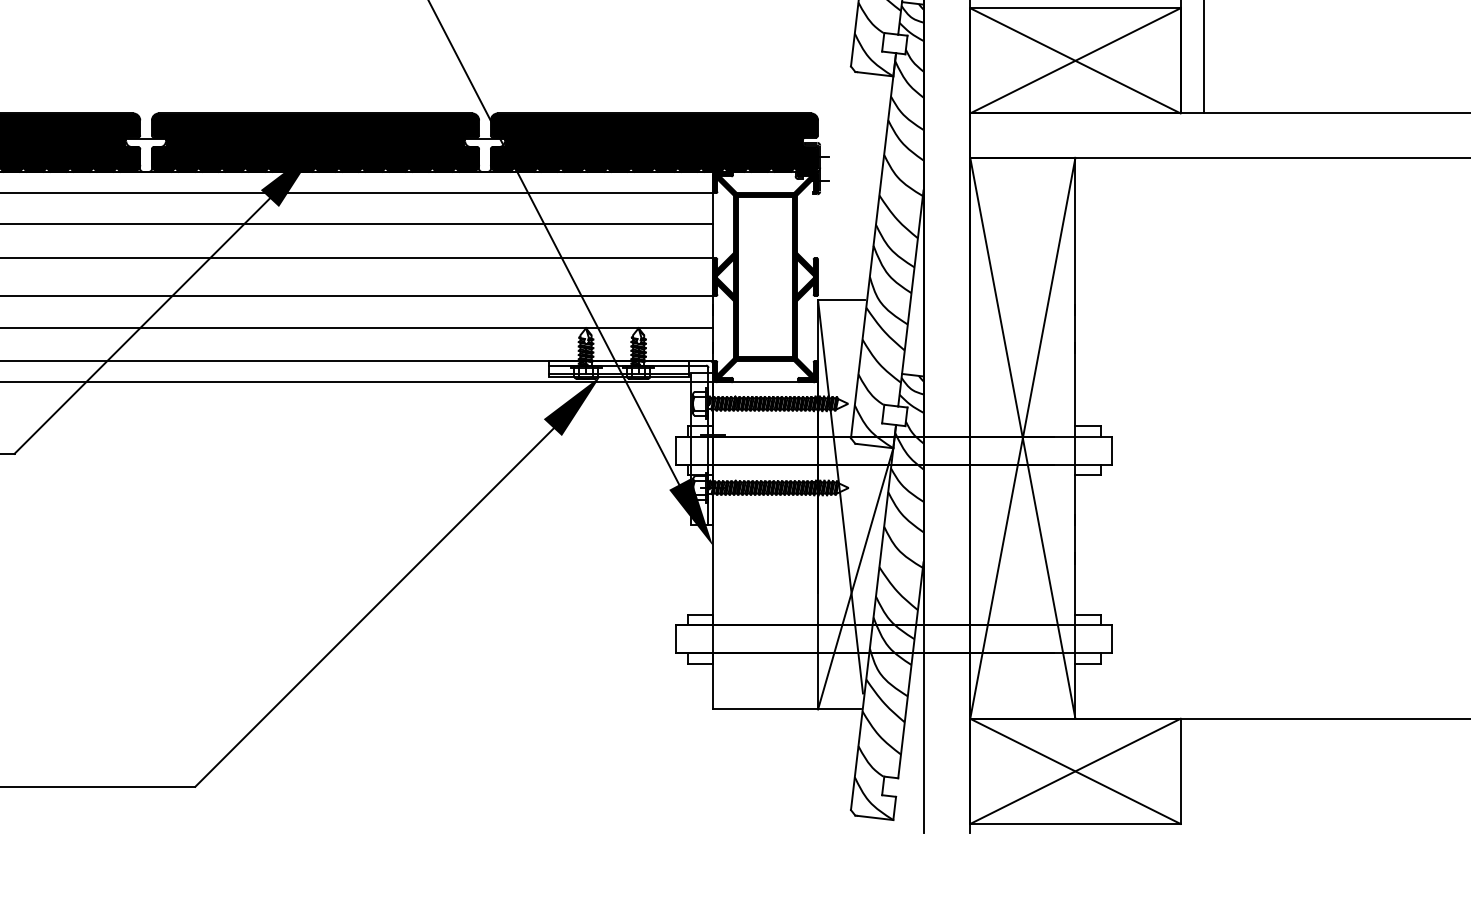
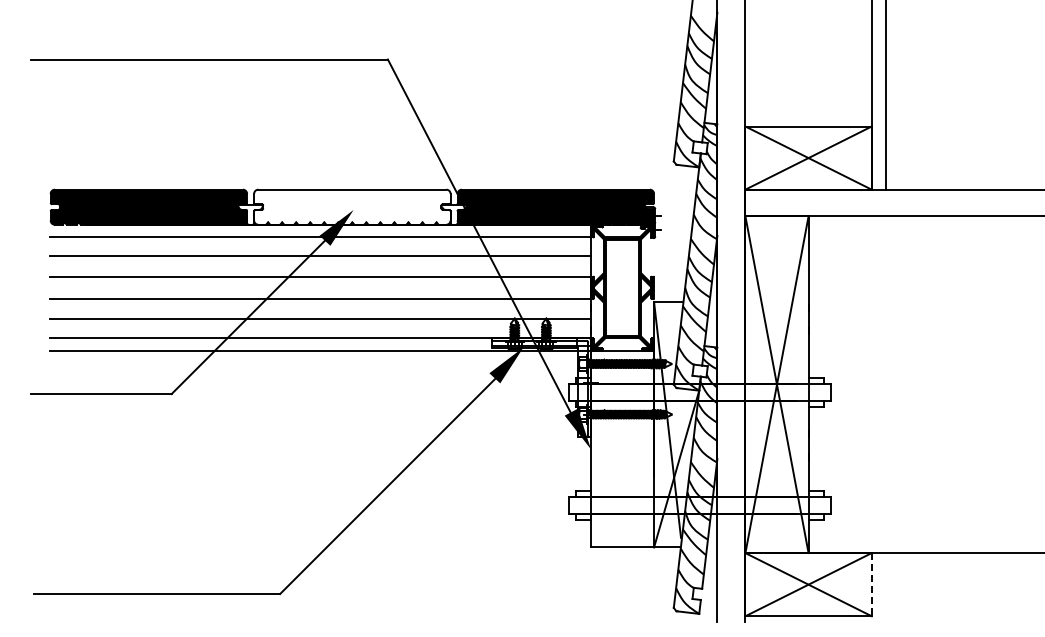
fill: (315, 141) -> (352, 206), removed
line: (1180, 771) -> (871, 584), solid -> dashed

